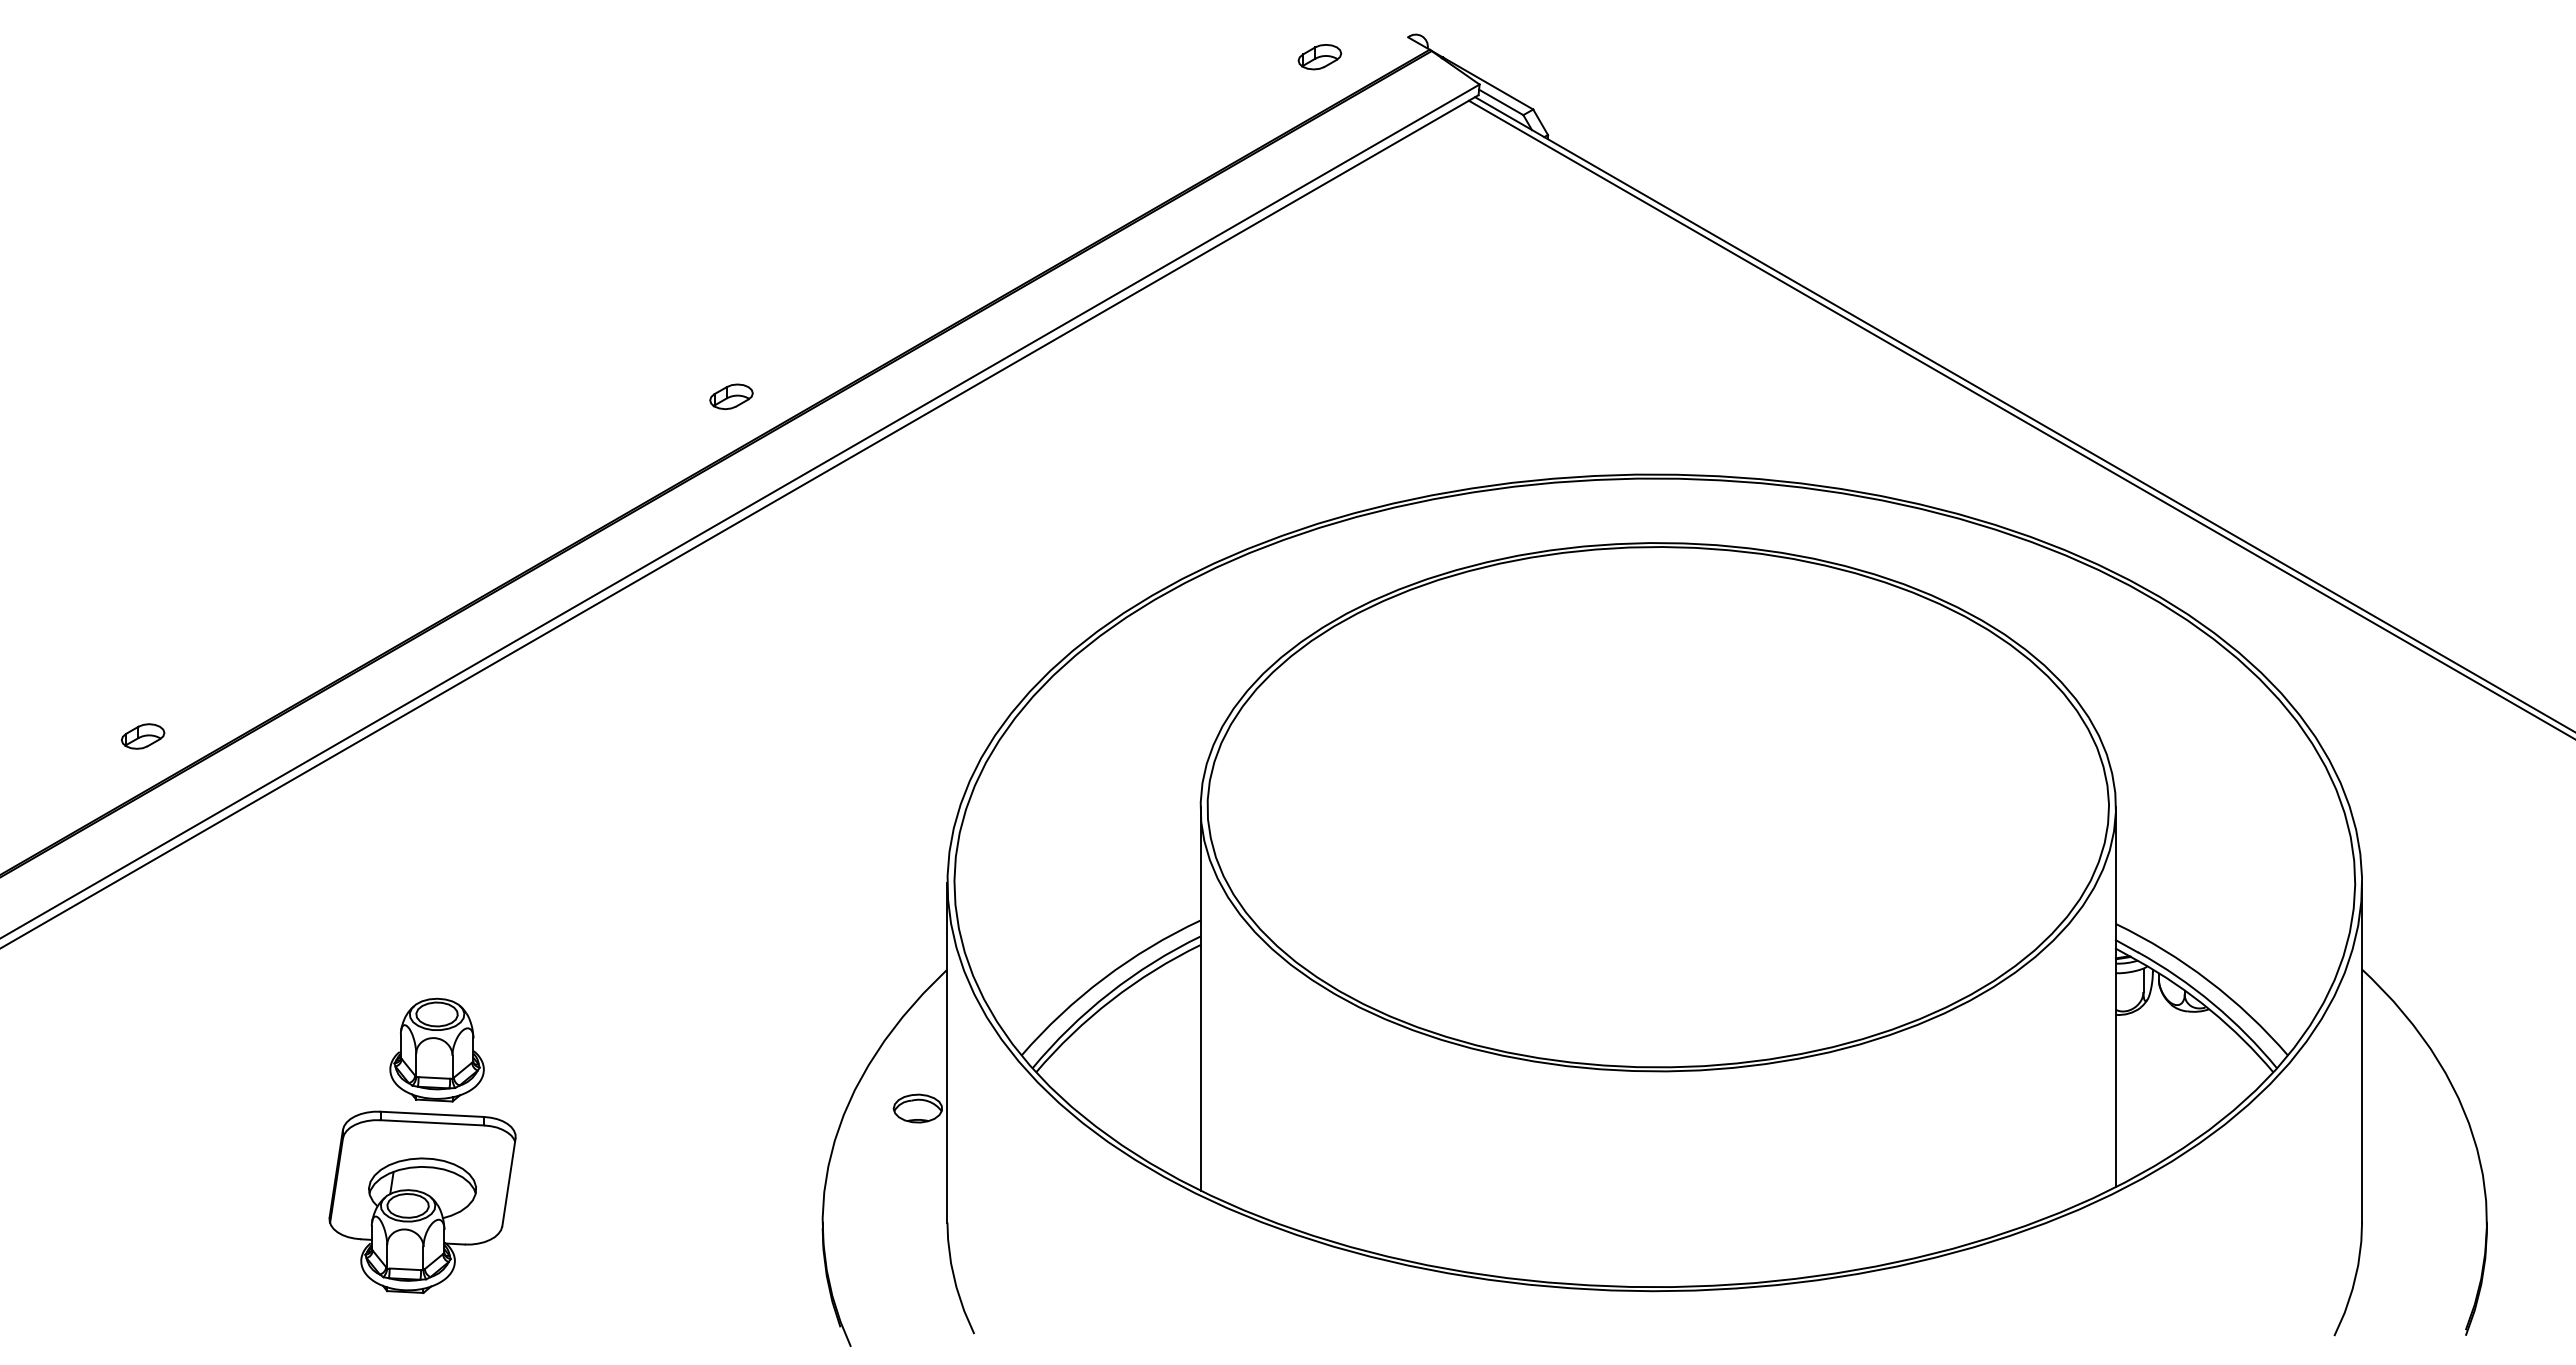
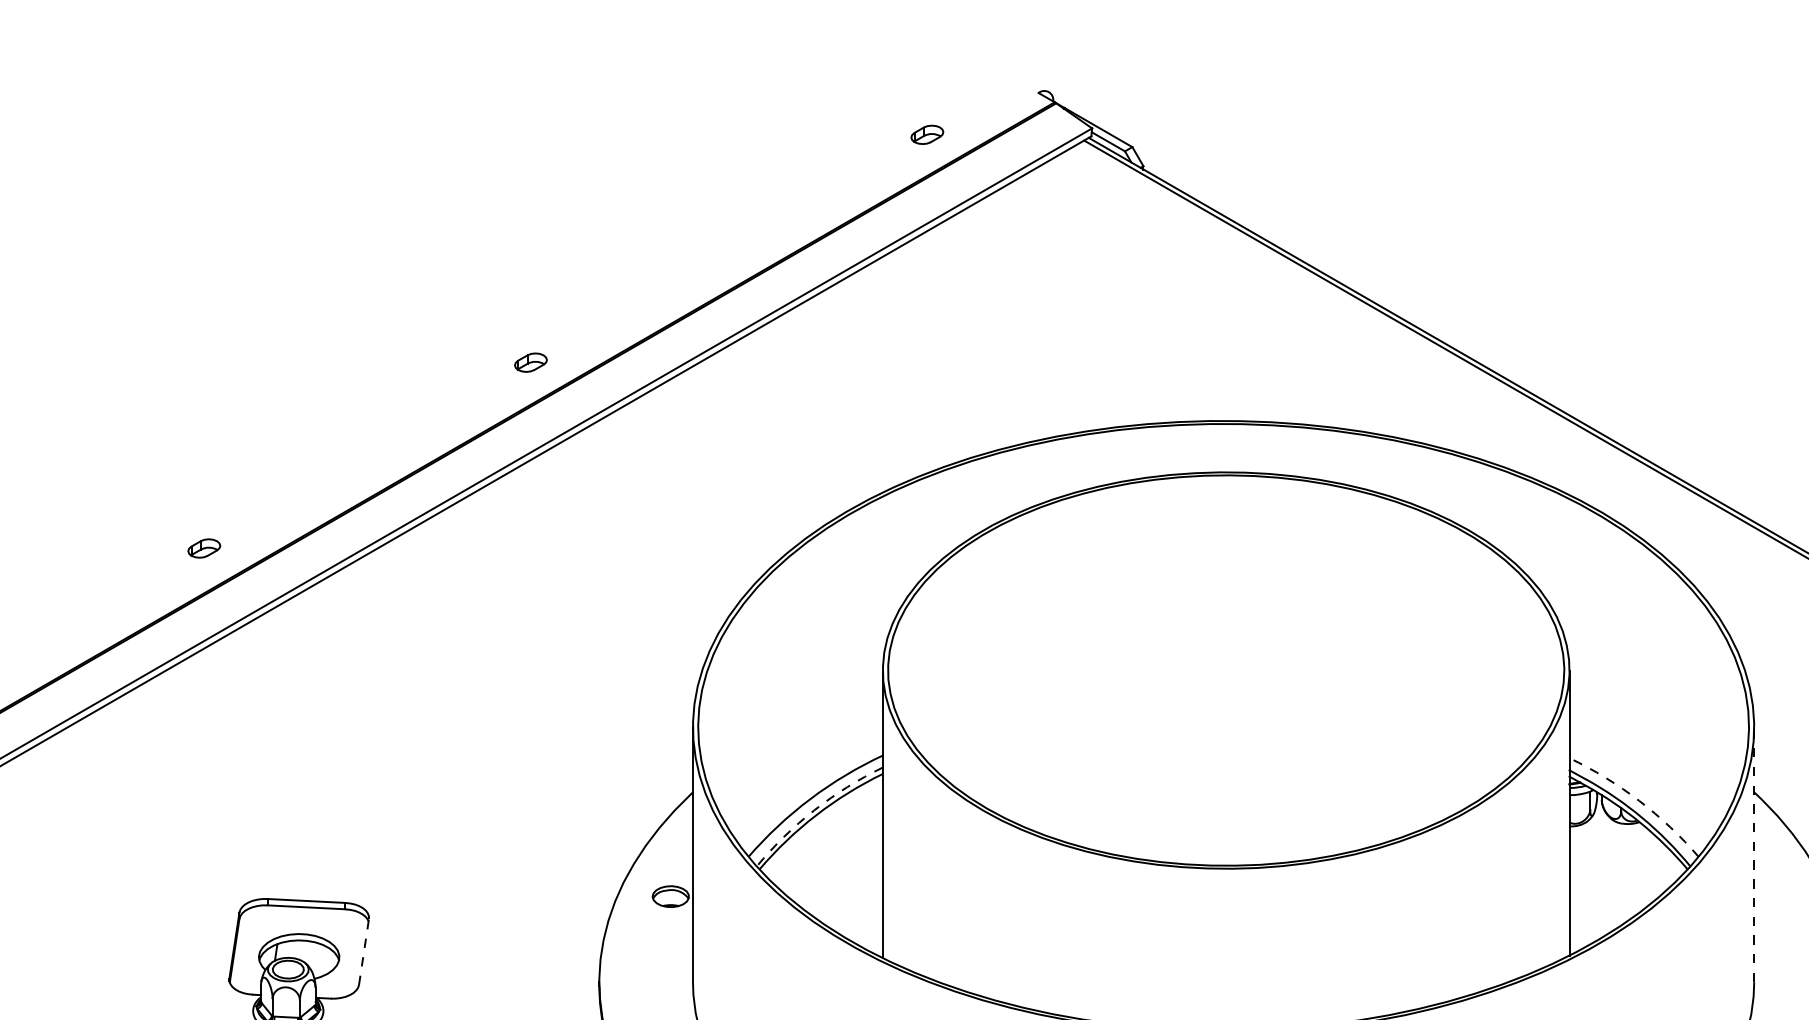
part: (1319, 57) -> (927, 135), moved
part: (143, 736) -> (204, 548), moved
arc: (2208, 980) -> (1638, 800), solid -> dashed
arc: (1109, 993) -> (814, 810), solid -> dashed
part: (436, 1049) -> (309, 852), removed
line: (2362, 1052) -> (1754, 854), solid -> dashed
line: (509, 1182) -> (364, 952), solid -> dashed

